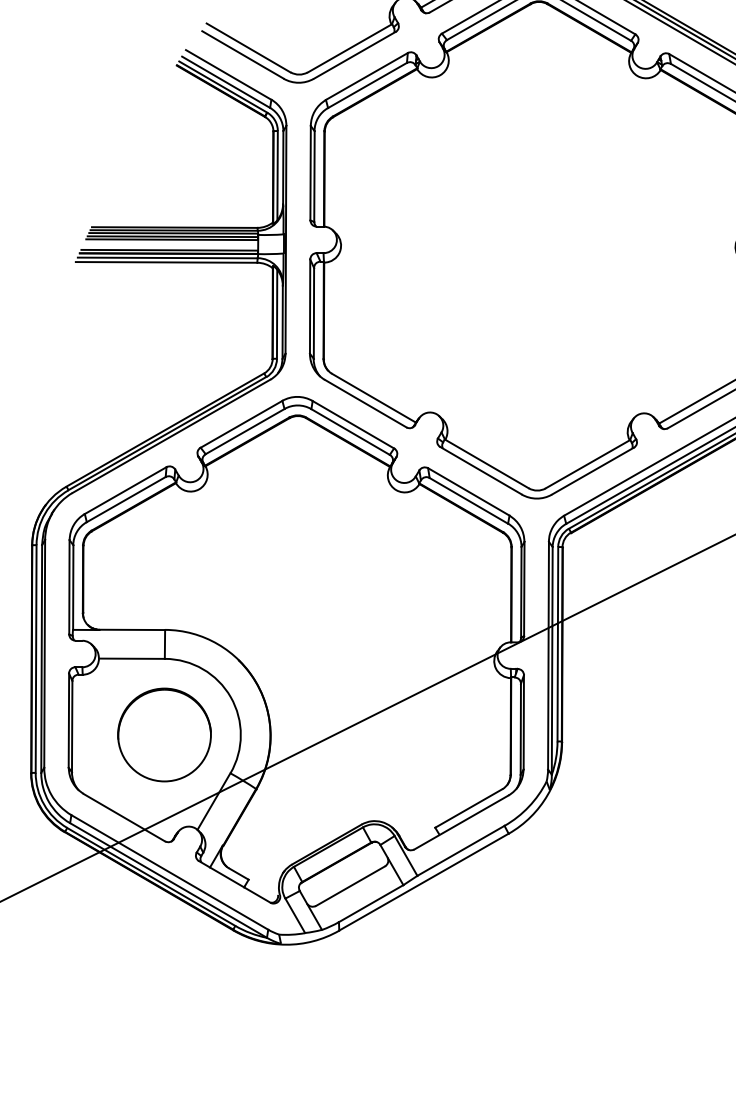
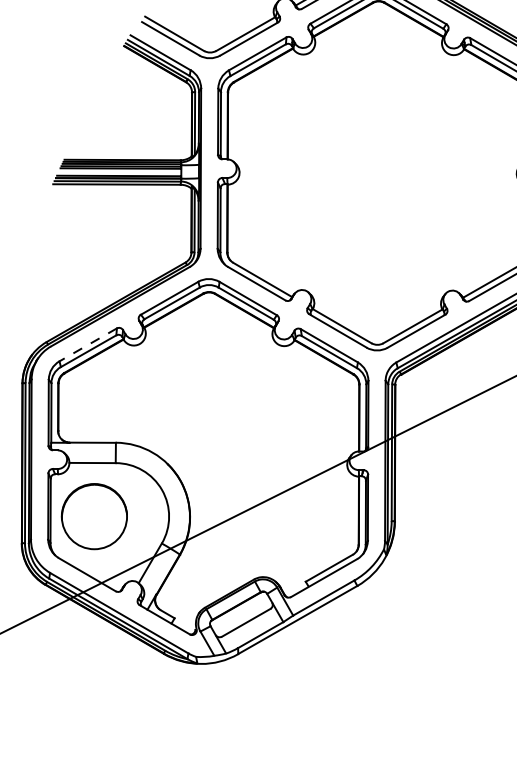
line: (125, 490) -> (88, 344), solid -> dashed
part: (164, 734) -> (94, 516), moved

